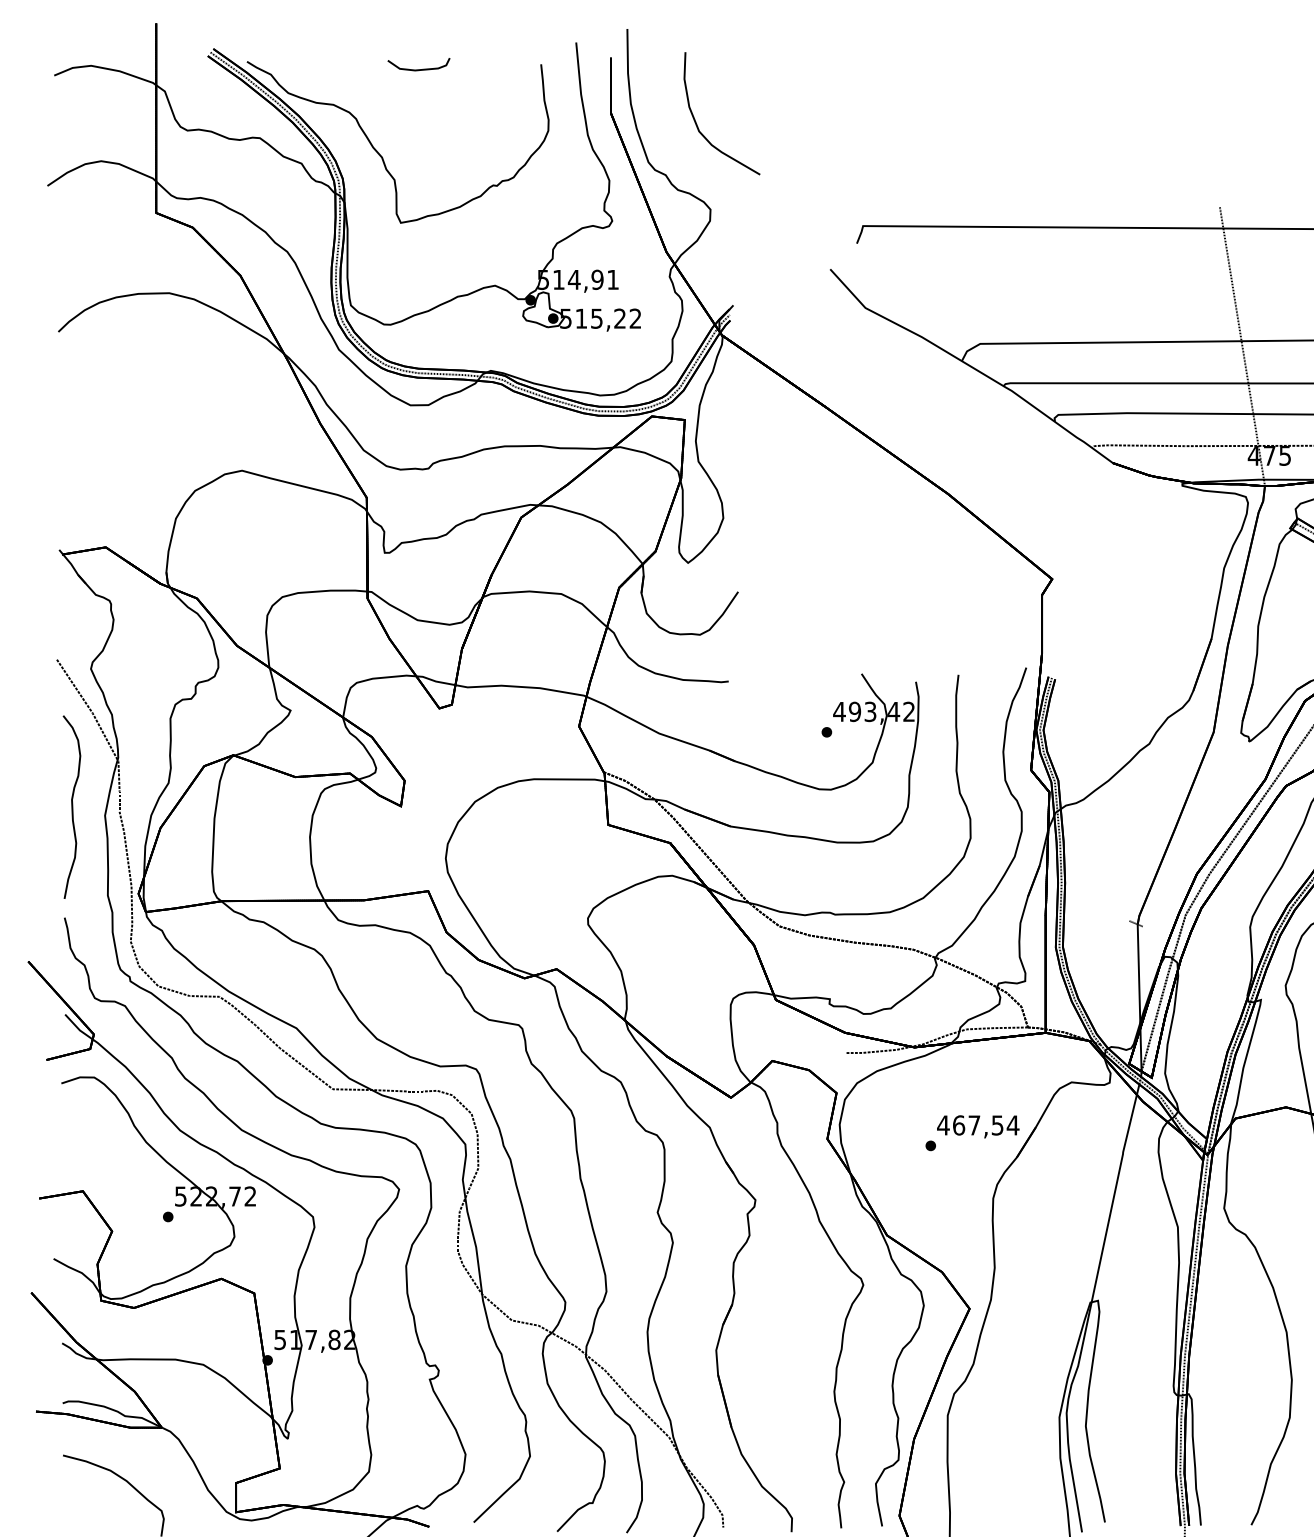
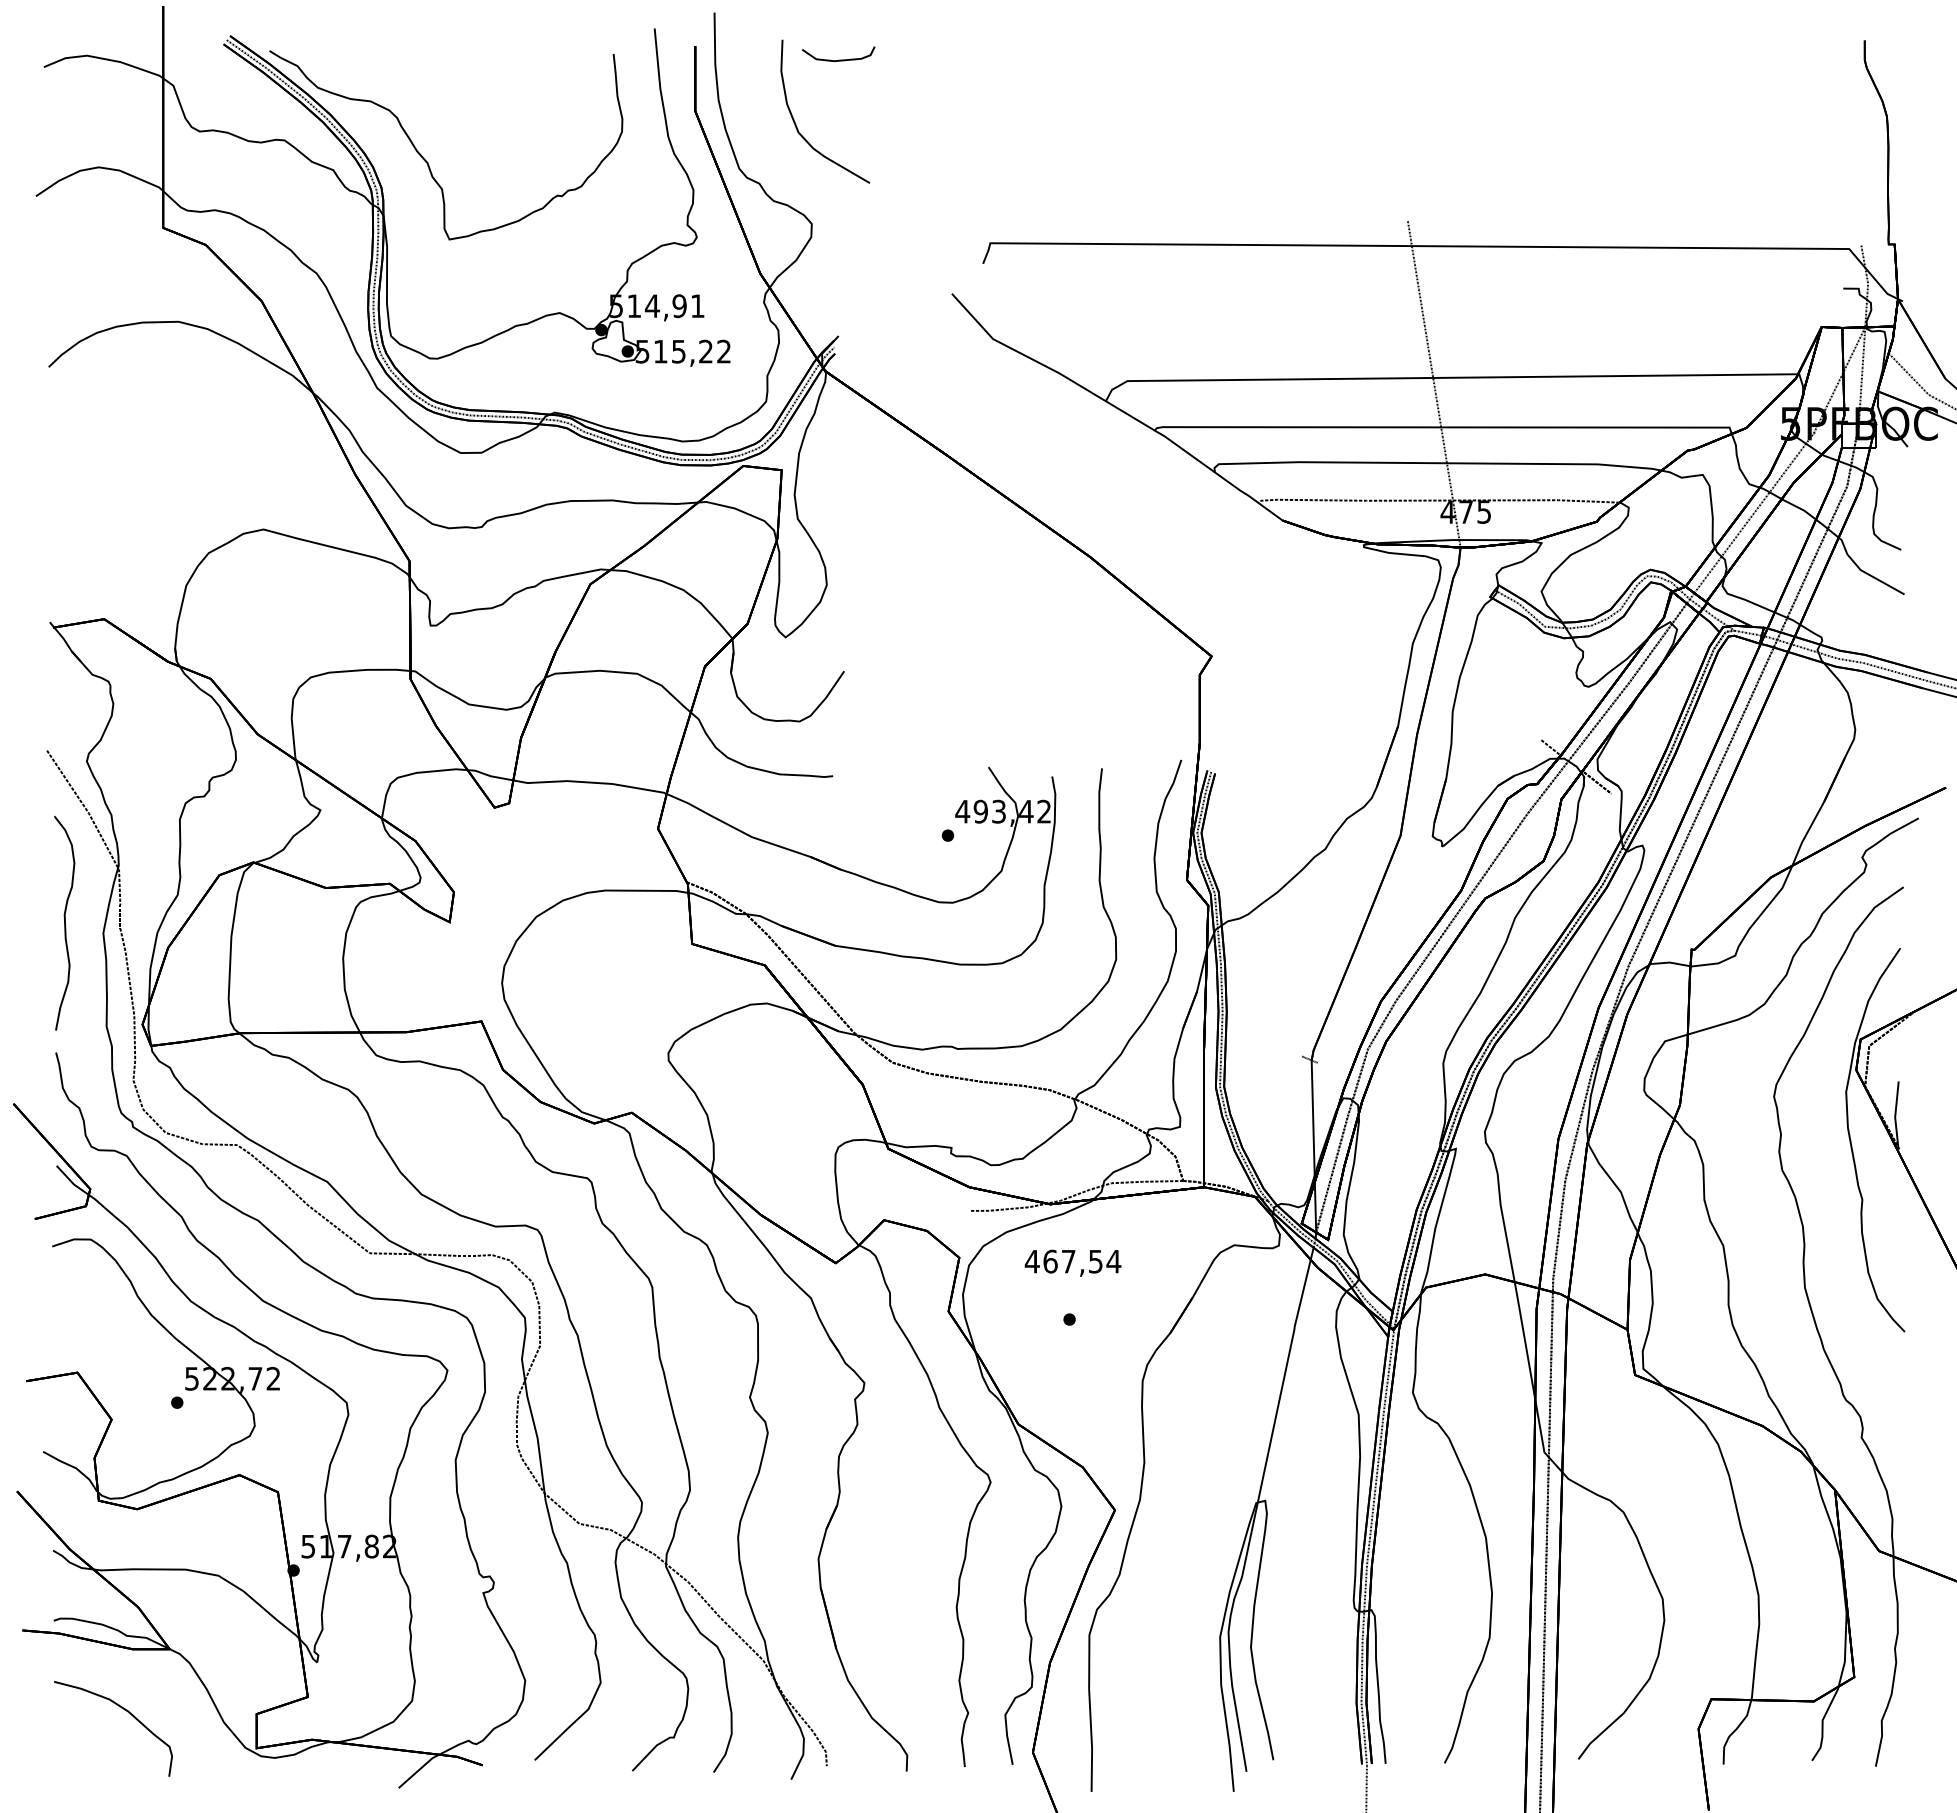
part: (418, 64) -> (838, 54), moved
text: (977, 1126) -> (1072, 1262), moved

